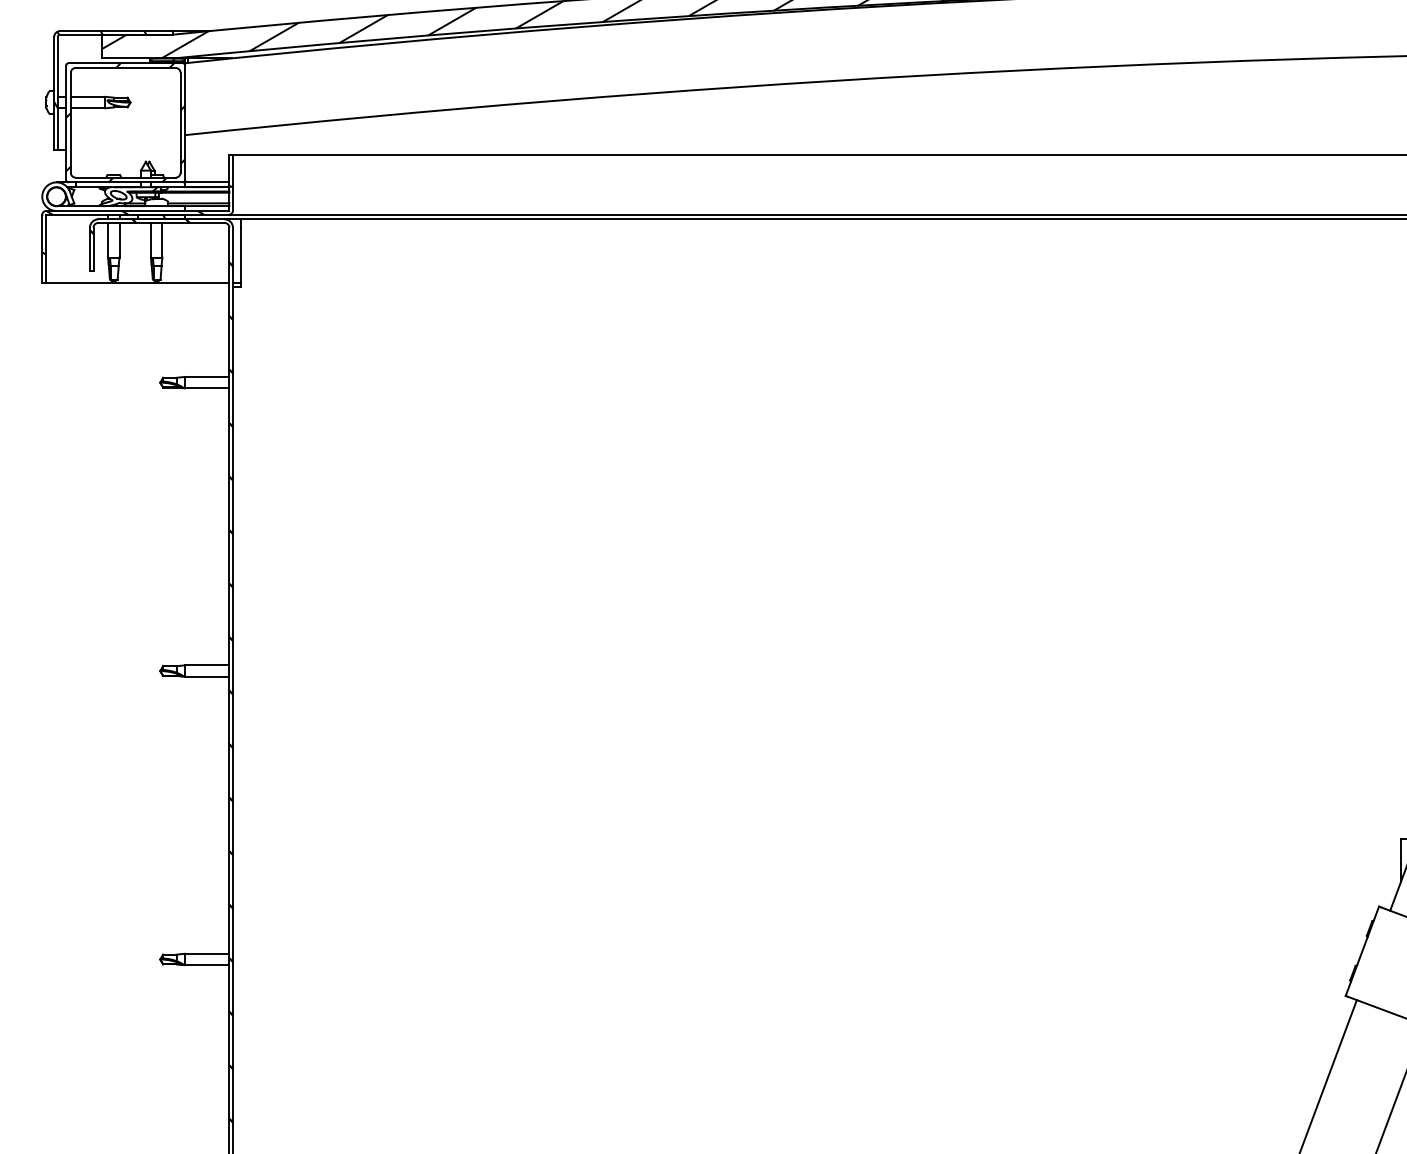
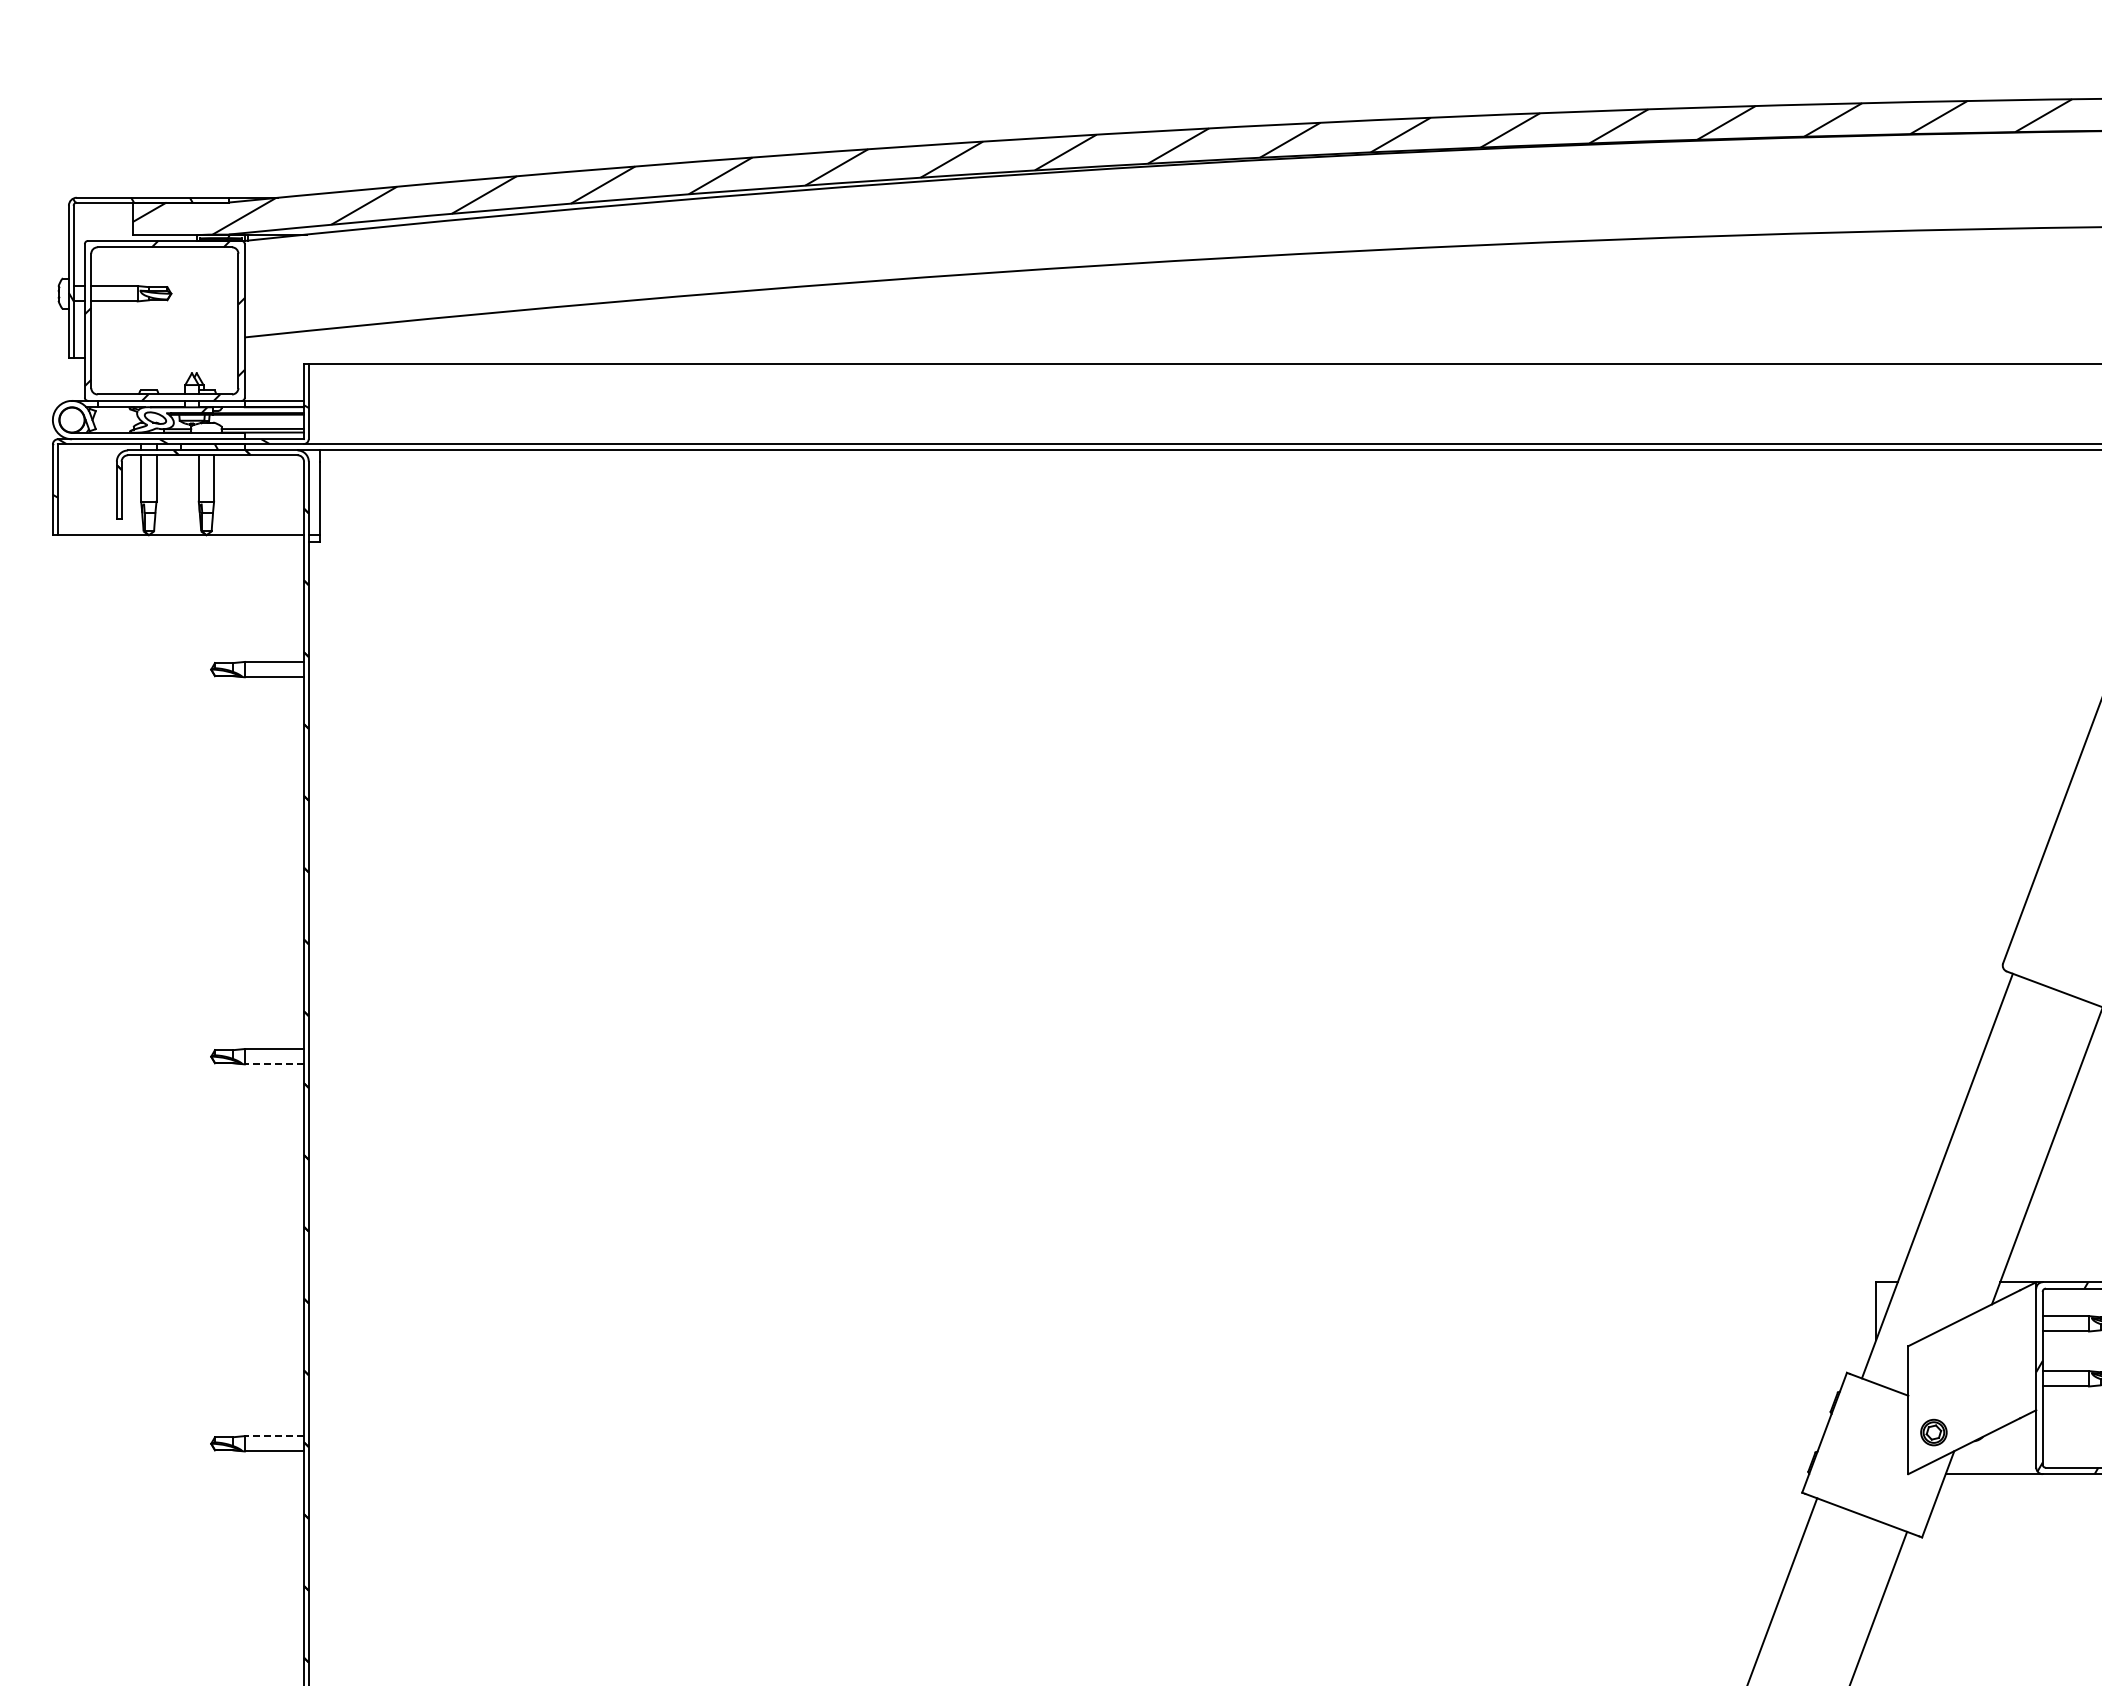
line: (207, 676) -> (274, 1064), solid -> dashed
line: (207, 954) -> (274, 1436), solid -> dashed

